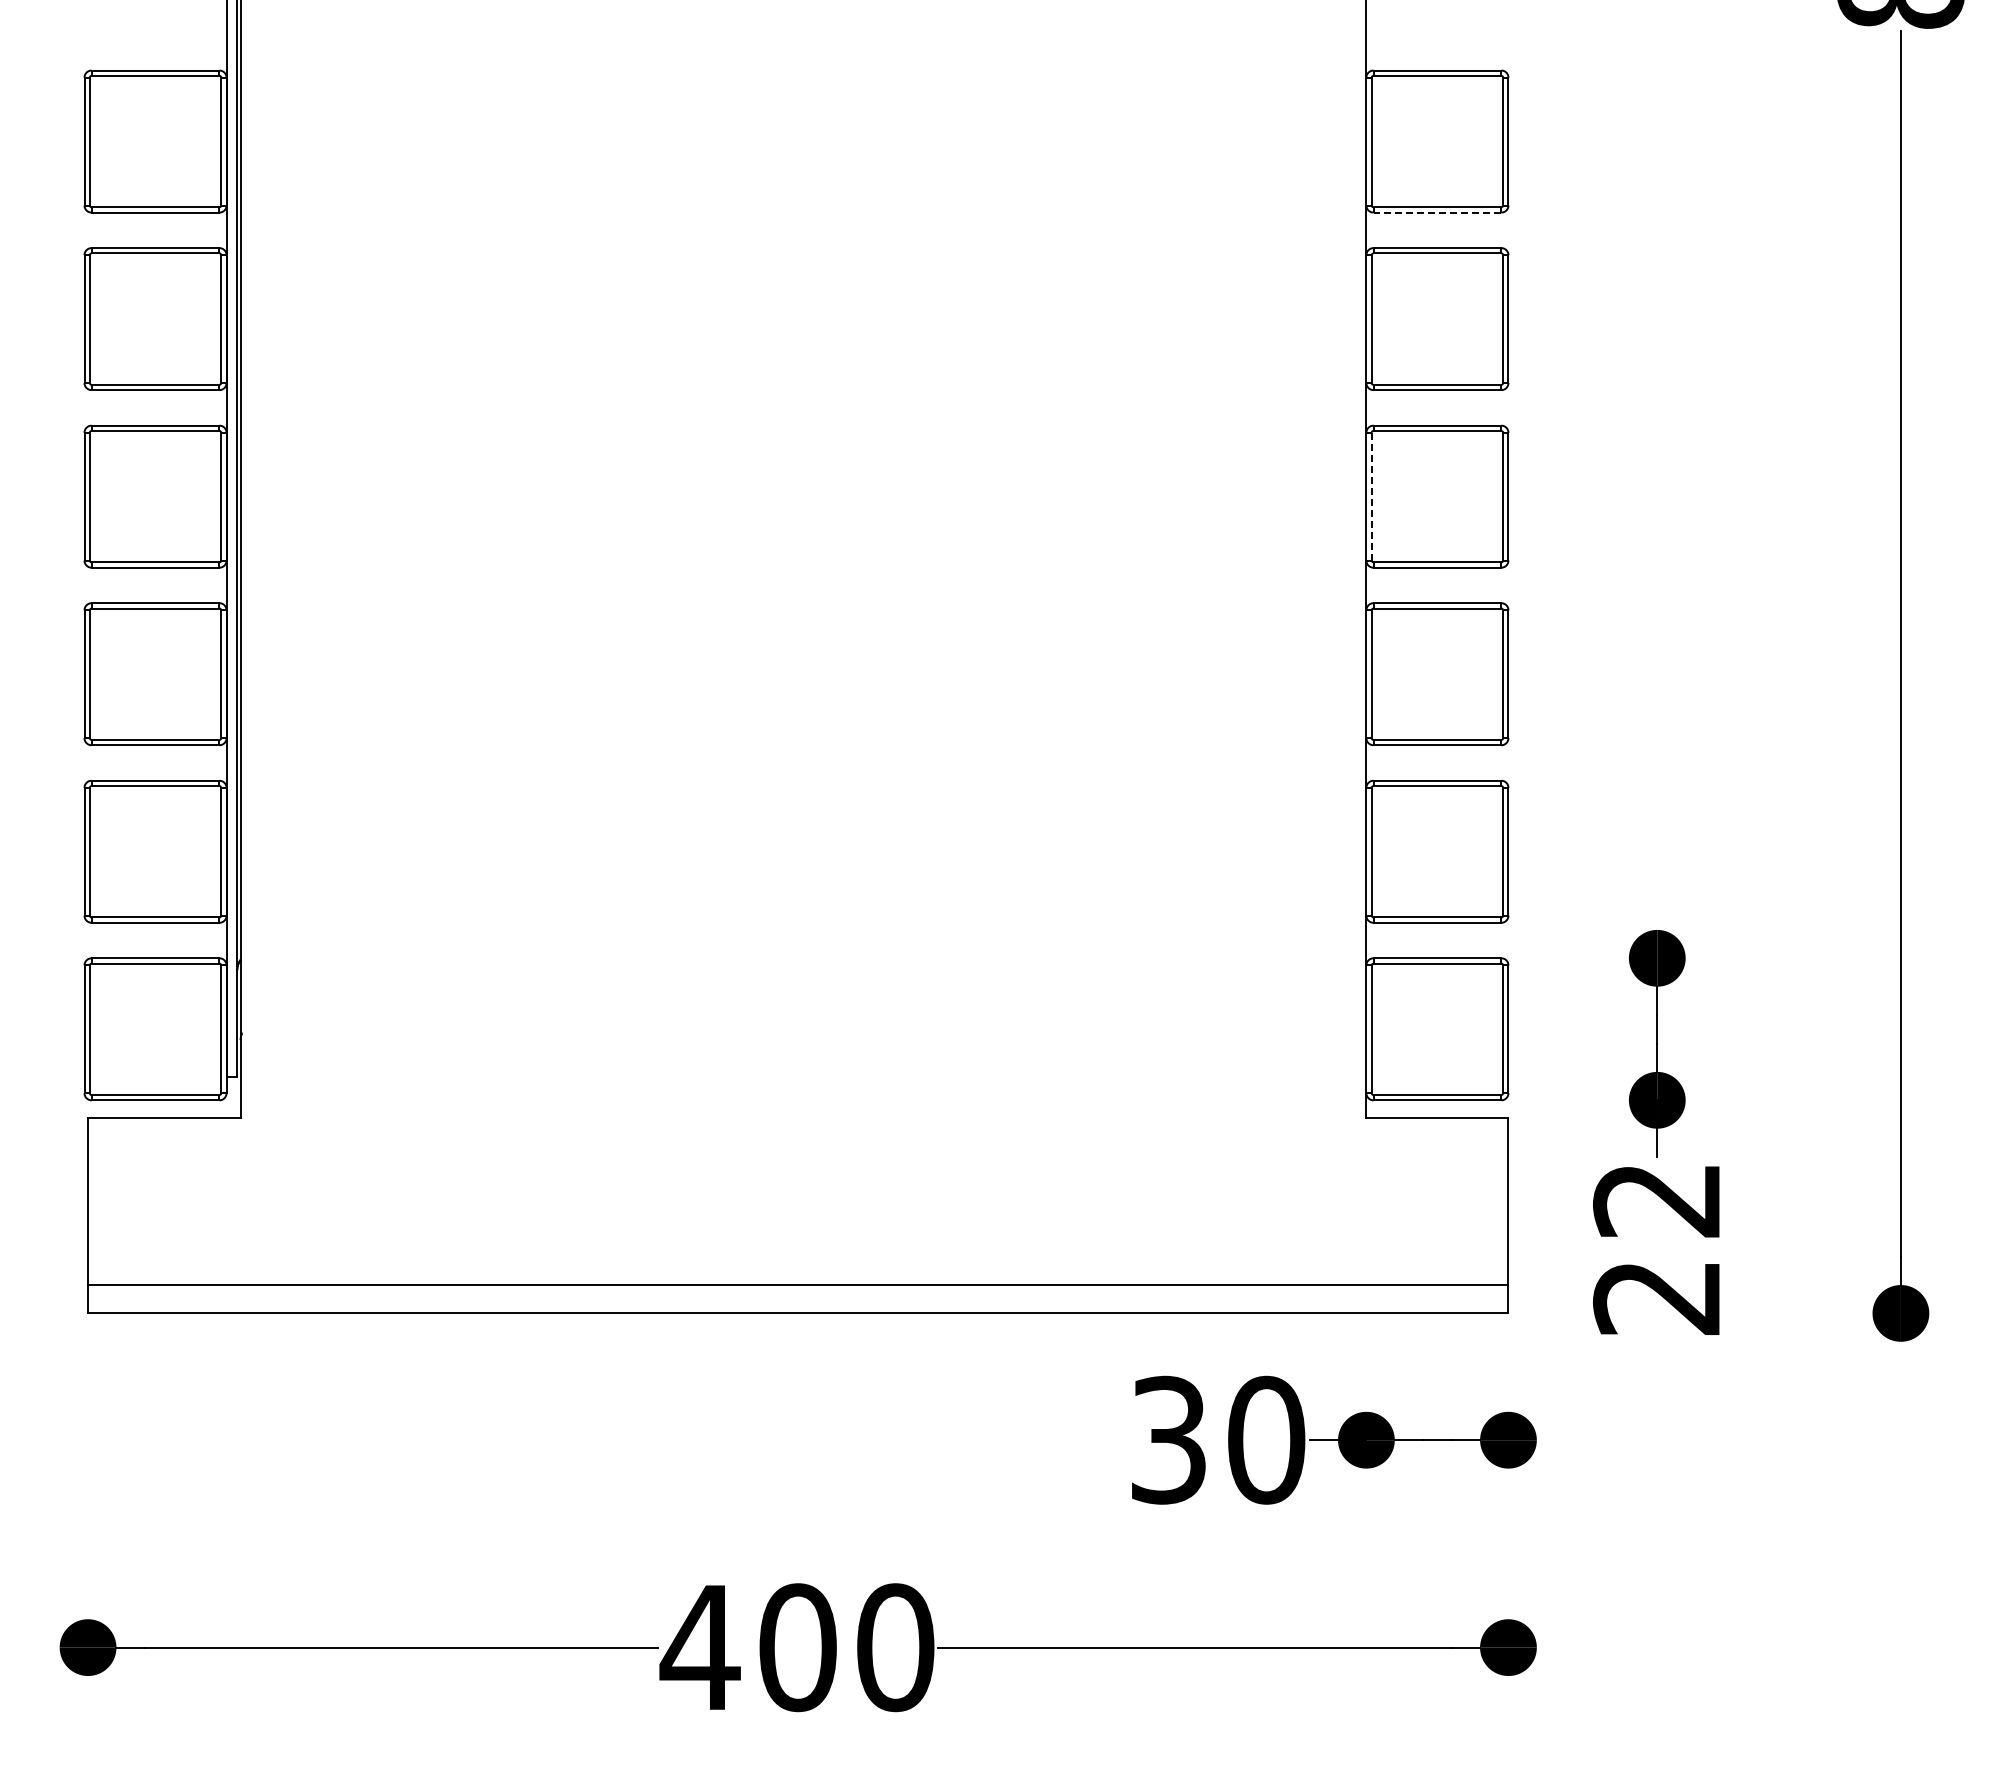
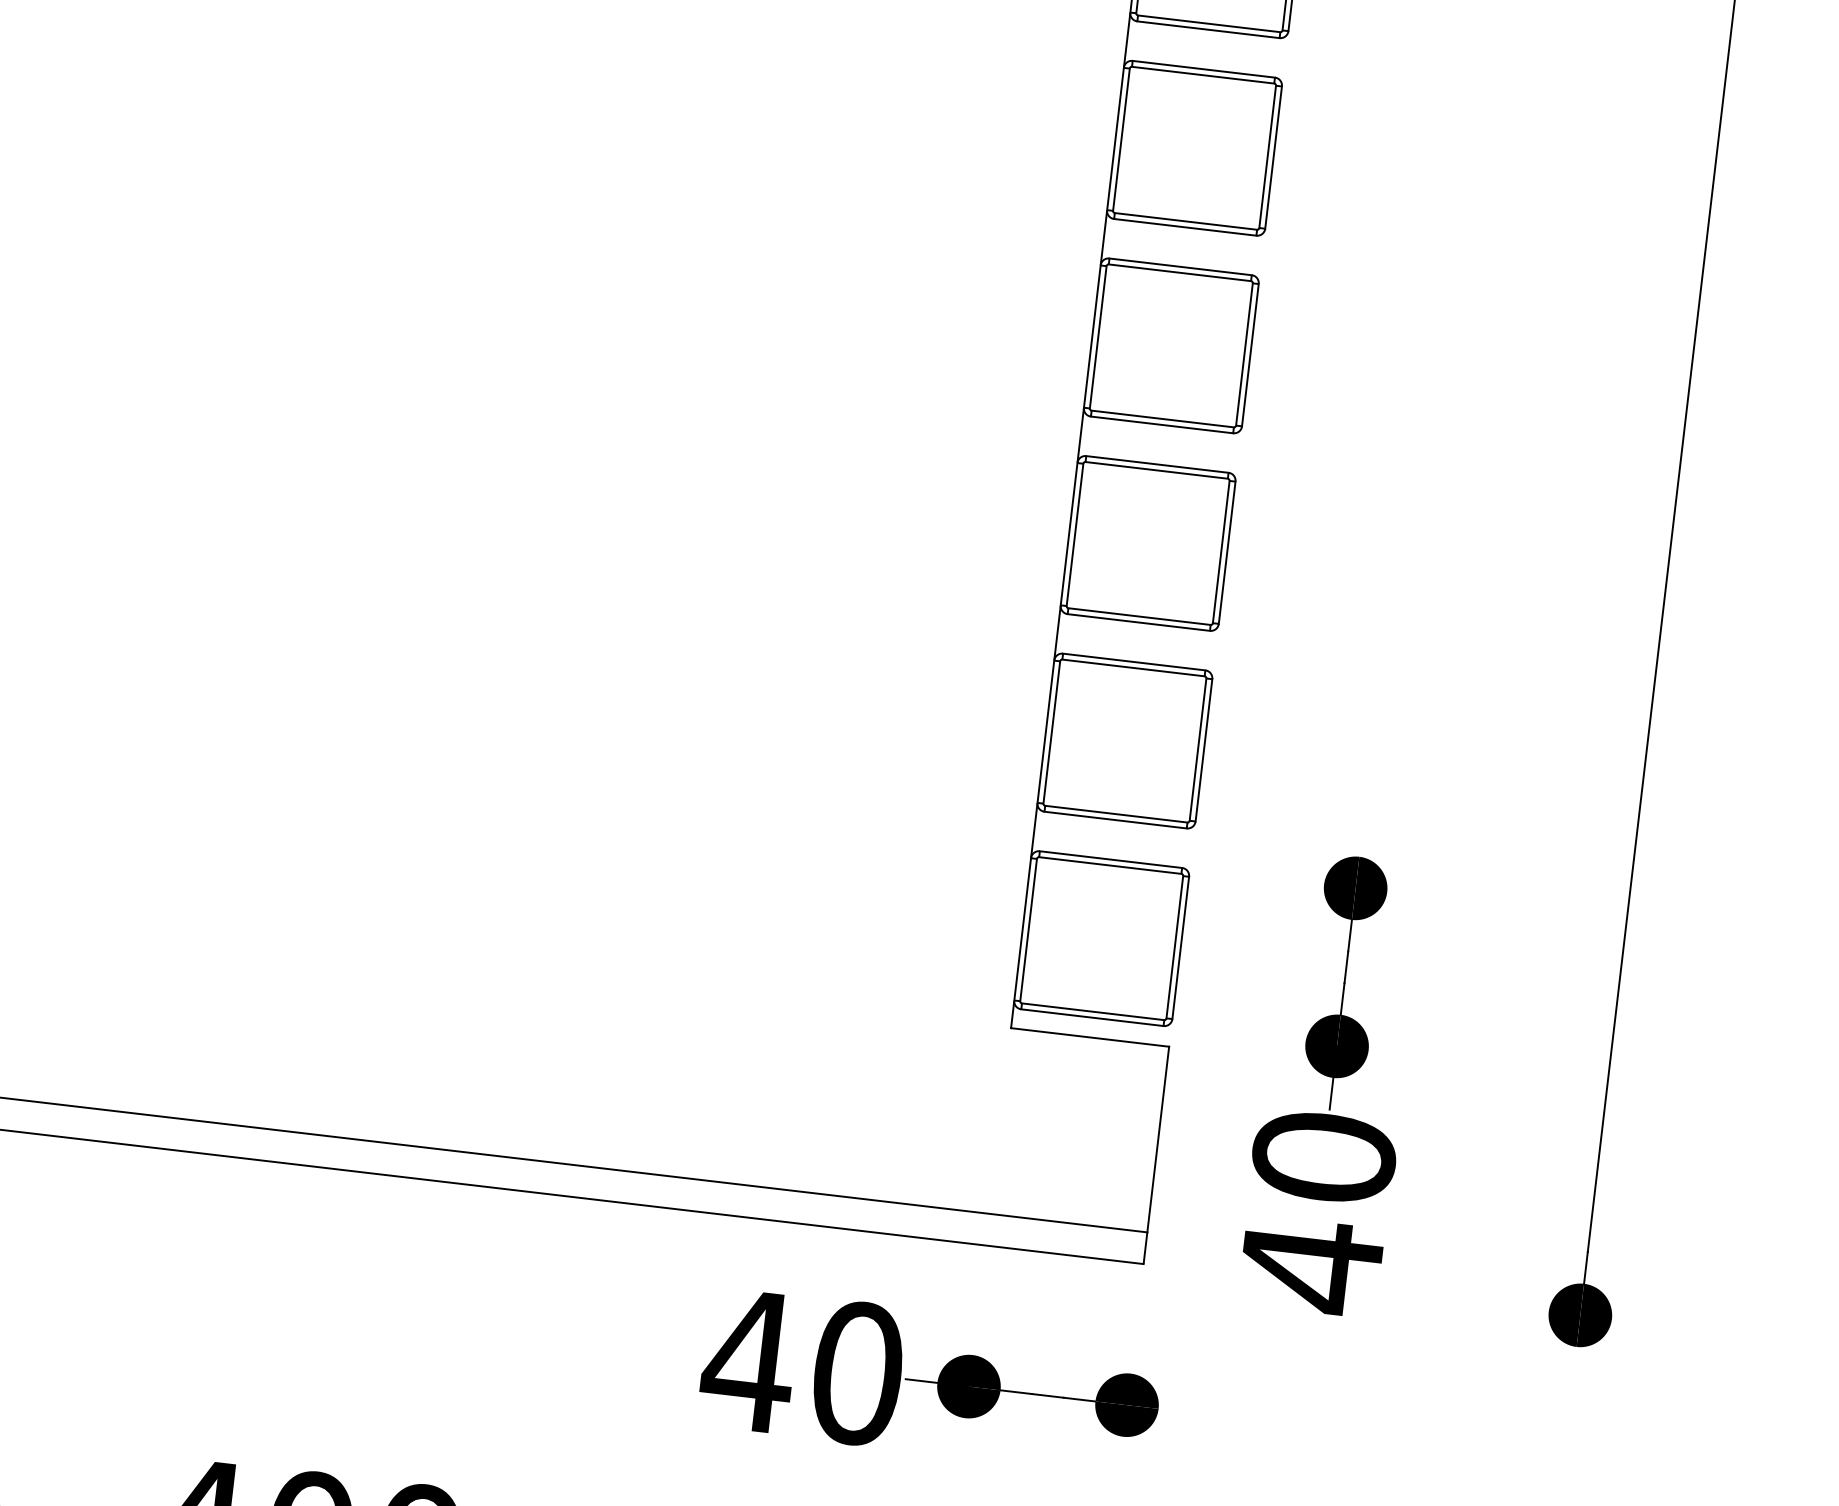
line: (1437, 212) -> (1208, 29), dashed -> solid
line: (1371, 496) -> (1097, 337), dashed -> solid
text: (1657, 1249) -> (1317, 1212), 22 -> 40
text: (1168, 1439) -> (748, 1359), 30 -> 40

